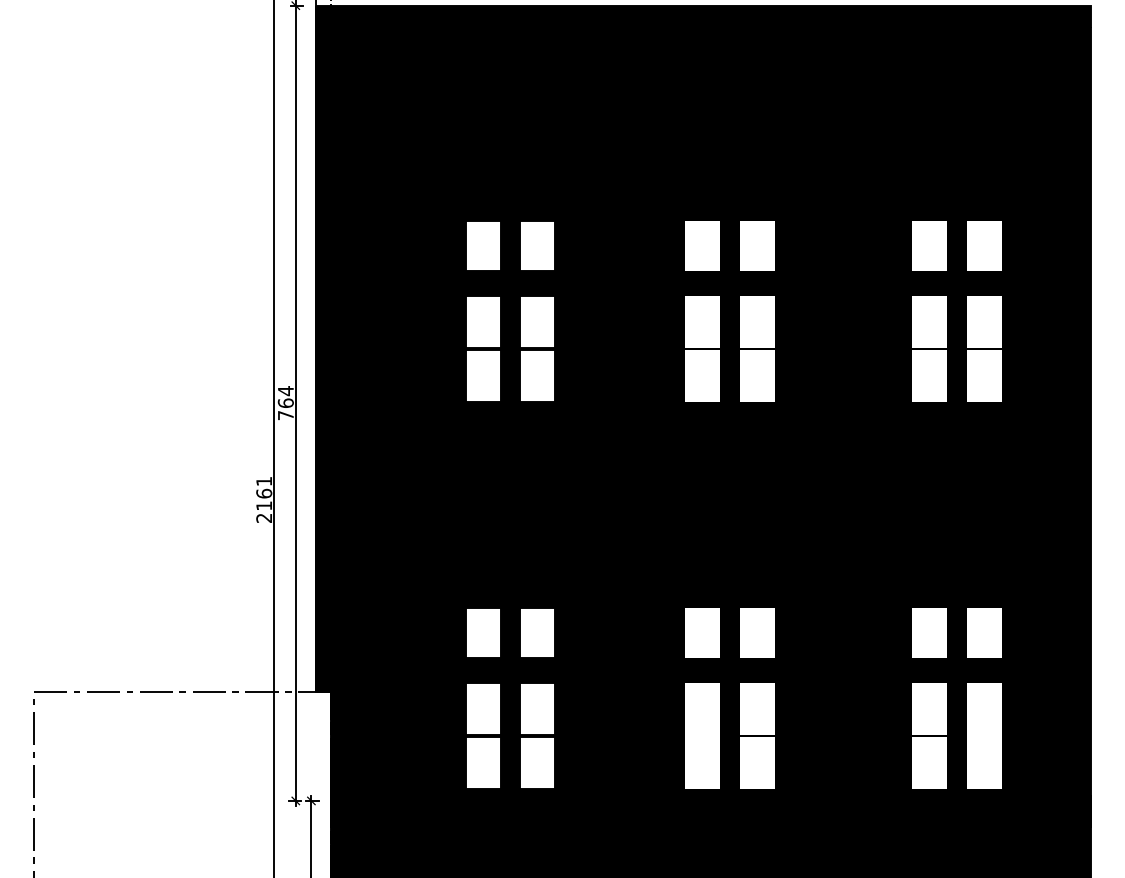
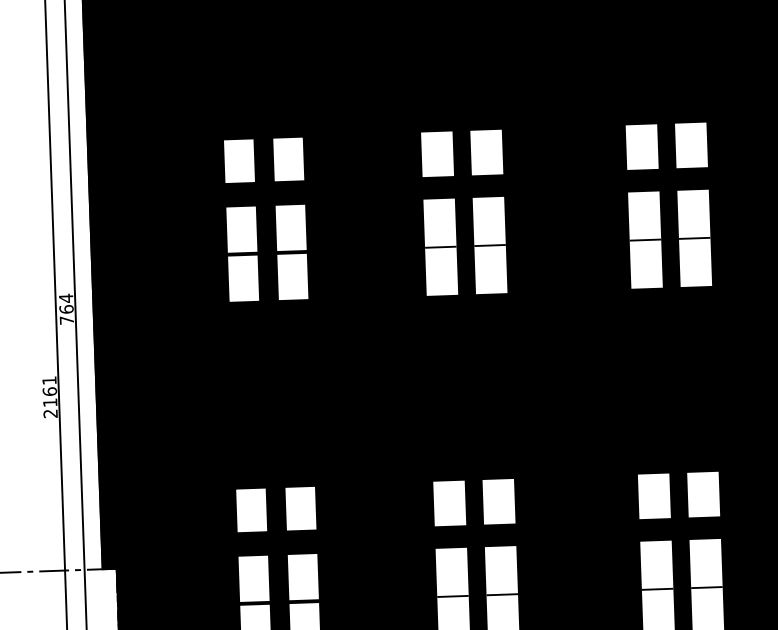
fill: (702, 736) -> (452, 596), added
fill: (983, 736) -> (706, 587), added

